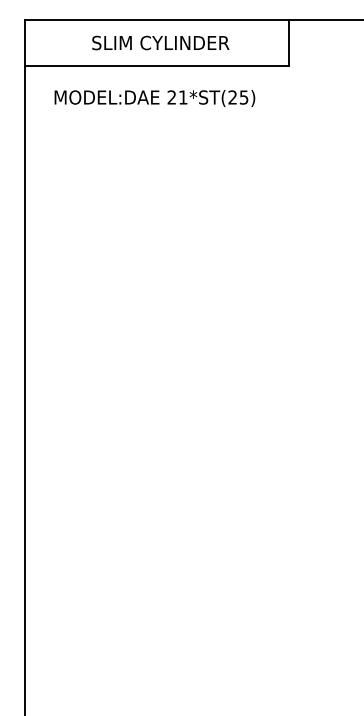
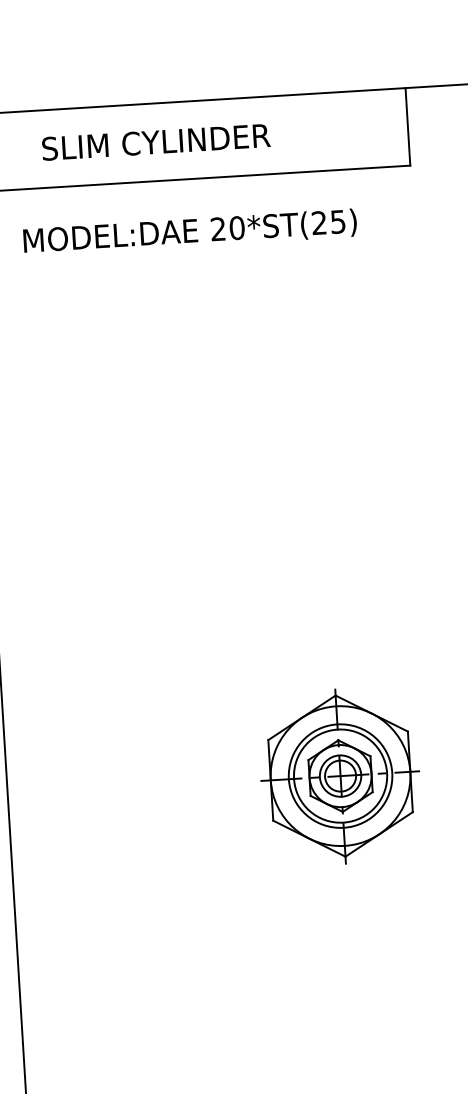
text: (160, 42) -> (155, 141), moved
text: (182, 97) -> (235, 228), 21*ST(25) -> 20*ST(25)
part: (224, 430) -> (339, 776), added

